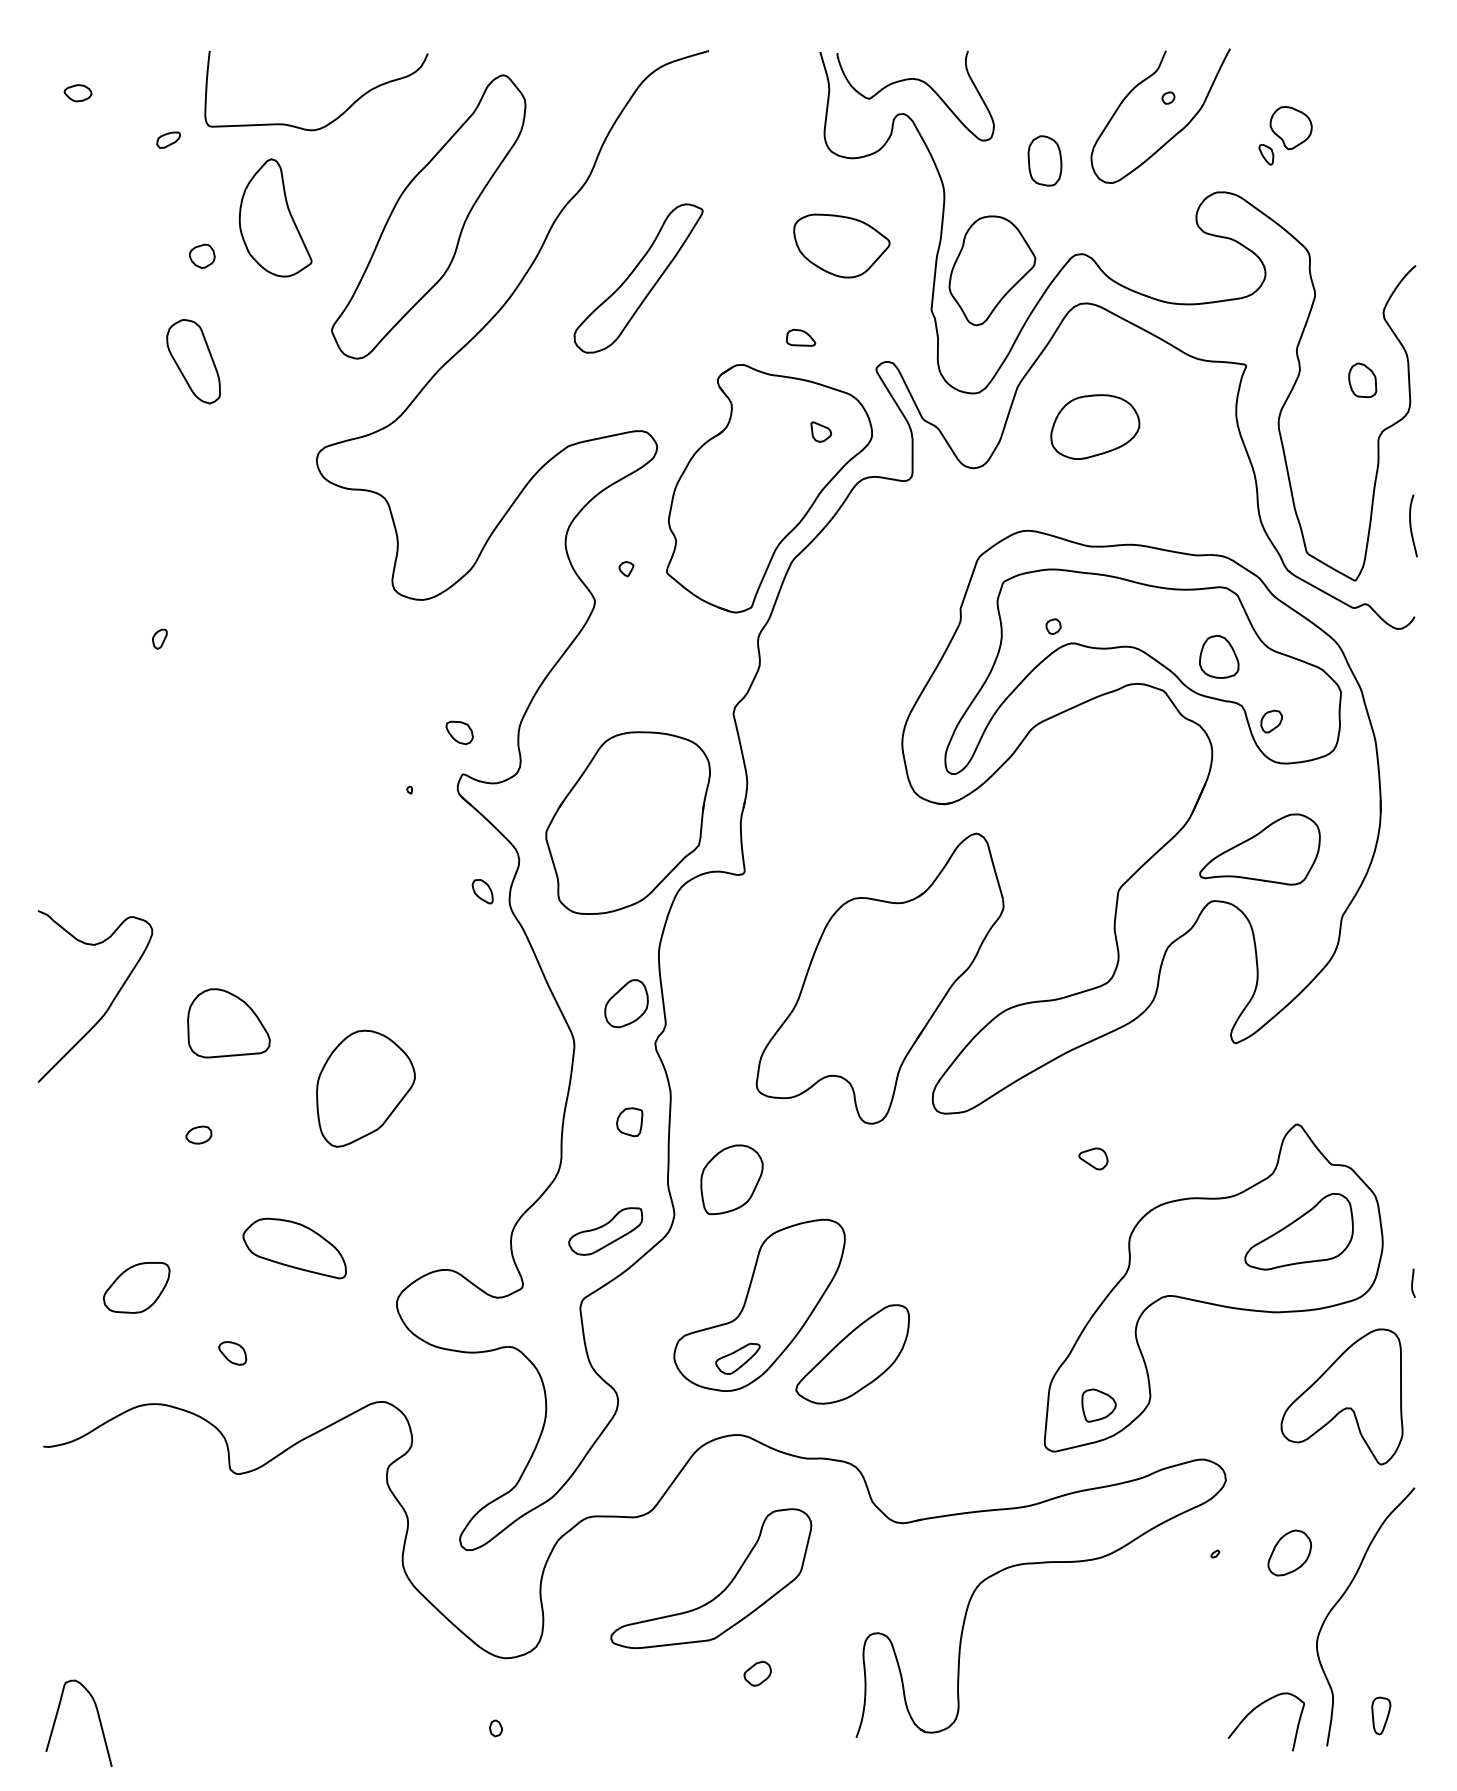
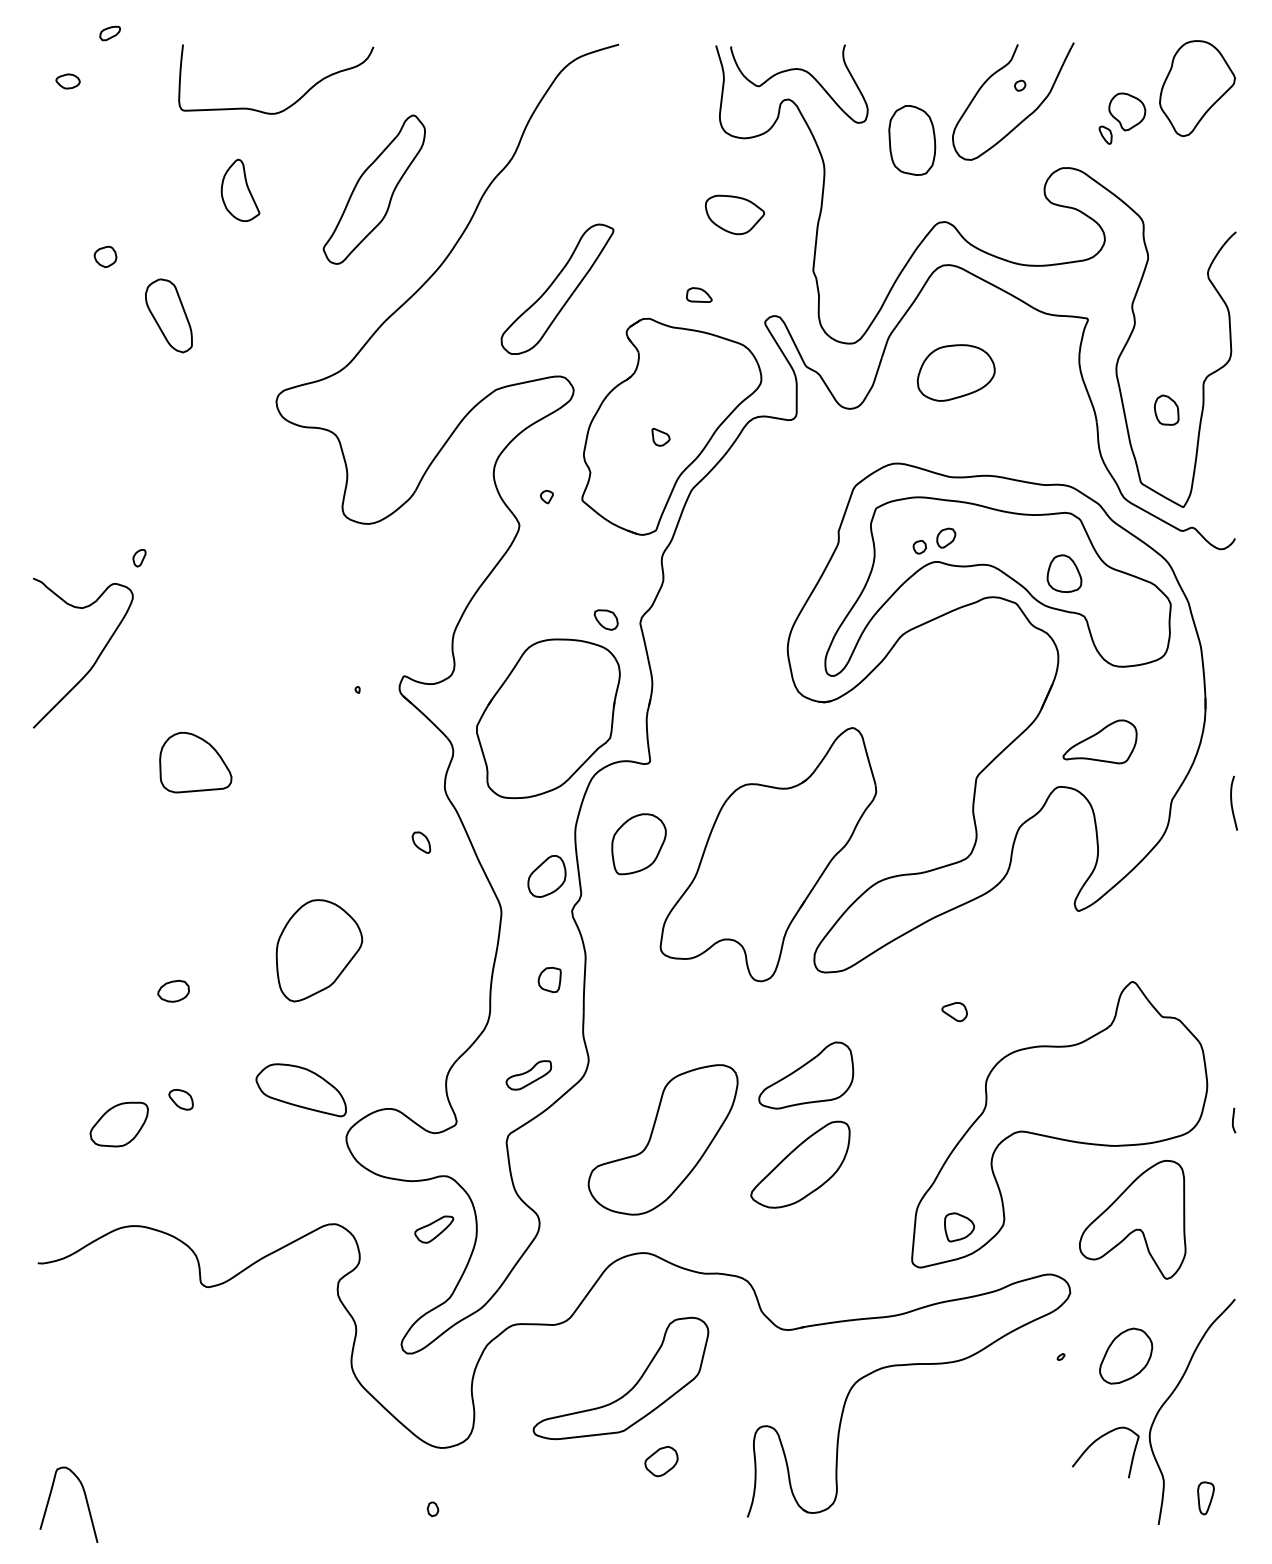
part: (167, 140) -> (109, 33), moved
part: (1045, 160) -> (912, 140), size x1.6
part: (429, 216) -> (374, 189), size x0.6
part: (275, 218) -> (240, 190), size x0.6
part: (841, 245) -> (734, 214), size x0.7
part: (202, 255) -> (105, 256), moved
part: (992, 270) -> (1197, 88), moved
part: (638, 277) -> (557, 288), moved
part: (1362, 379) -> (1166, 409), moved
part: (820, 432) -> (660, 437), moved
curve: (1411, 524) -> (1232, 802), moved
part: (1271, 720) -> (946, 537), moved
part: (458, 732) -> (605, 619), moved
part: (1259, 849) -> (1099, 741), size x0.7
part: (482, 891) -> (421, 842), moved
curve: (110, 1002) -> (96, 658), moved
part: (228, 1023) -> (195, 762), moved
part: (198, 1134) -> (173, 990), size x1.4
part: (731, 1180) -> (638, 844), moved
part: (605, 1231) -> (528, 1075), size x0.7
part: (1299, 1231) -> (806, 1075), moved
part: (293, 1248) -> (300, 1090), moved
part: (232, 1353) -> (180, 1099), moved
part: (852, 1354) -> (800, 1164), moved
part: (738, 1358) -> (434, 1229), moved
part: (1341, 1396) -> (1132, 1219), moved
part: (1289, 1552) -> (1125, 1355), size x1.4
part: (757, 1673) -> (661, 1461), size x1.4
curve: (1254, 1710) -> (1095, 1442), moved

